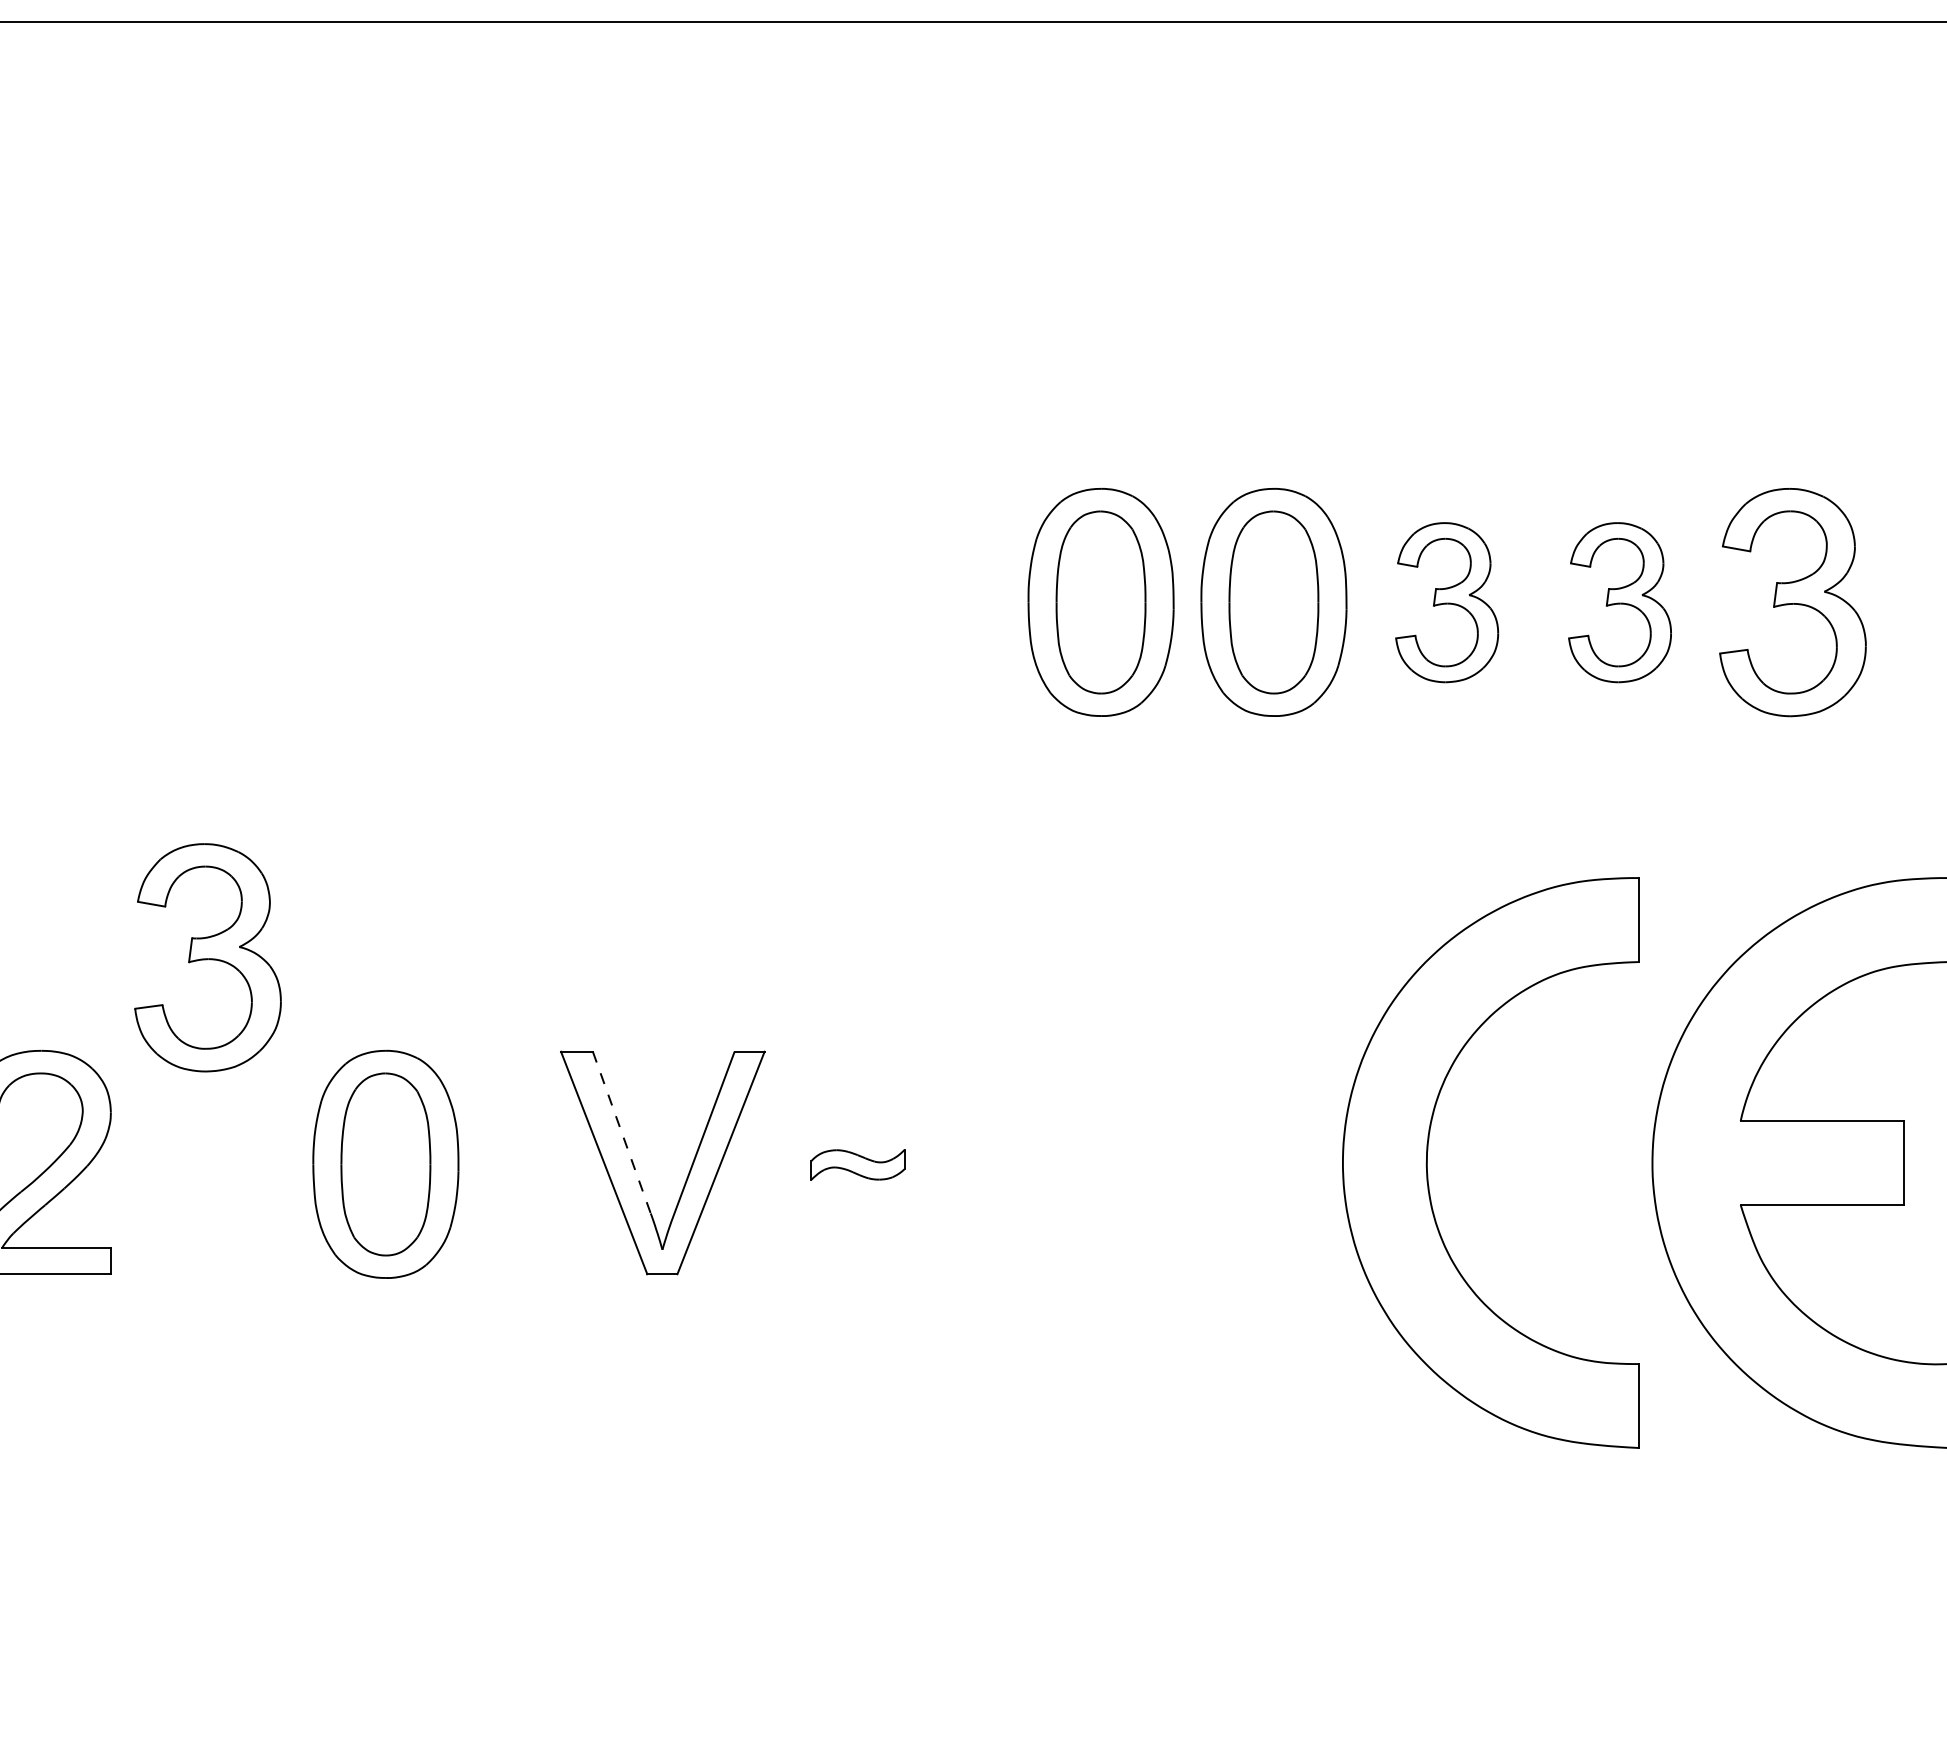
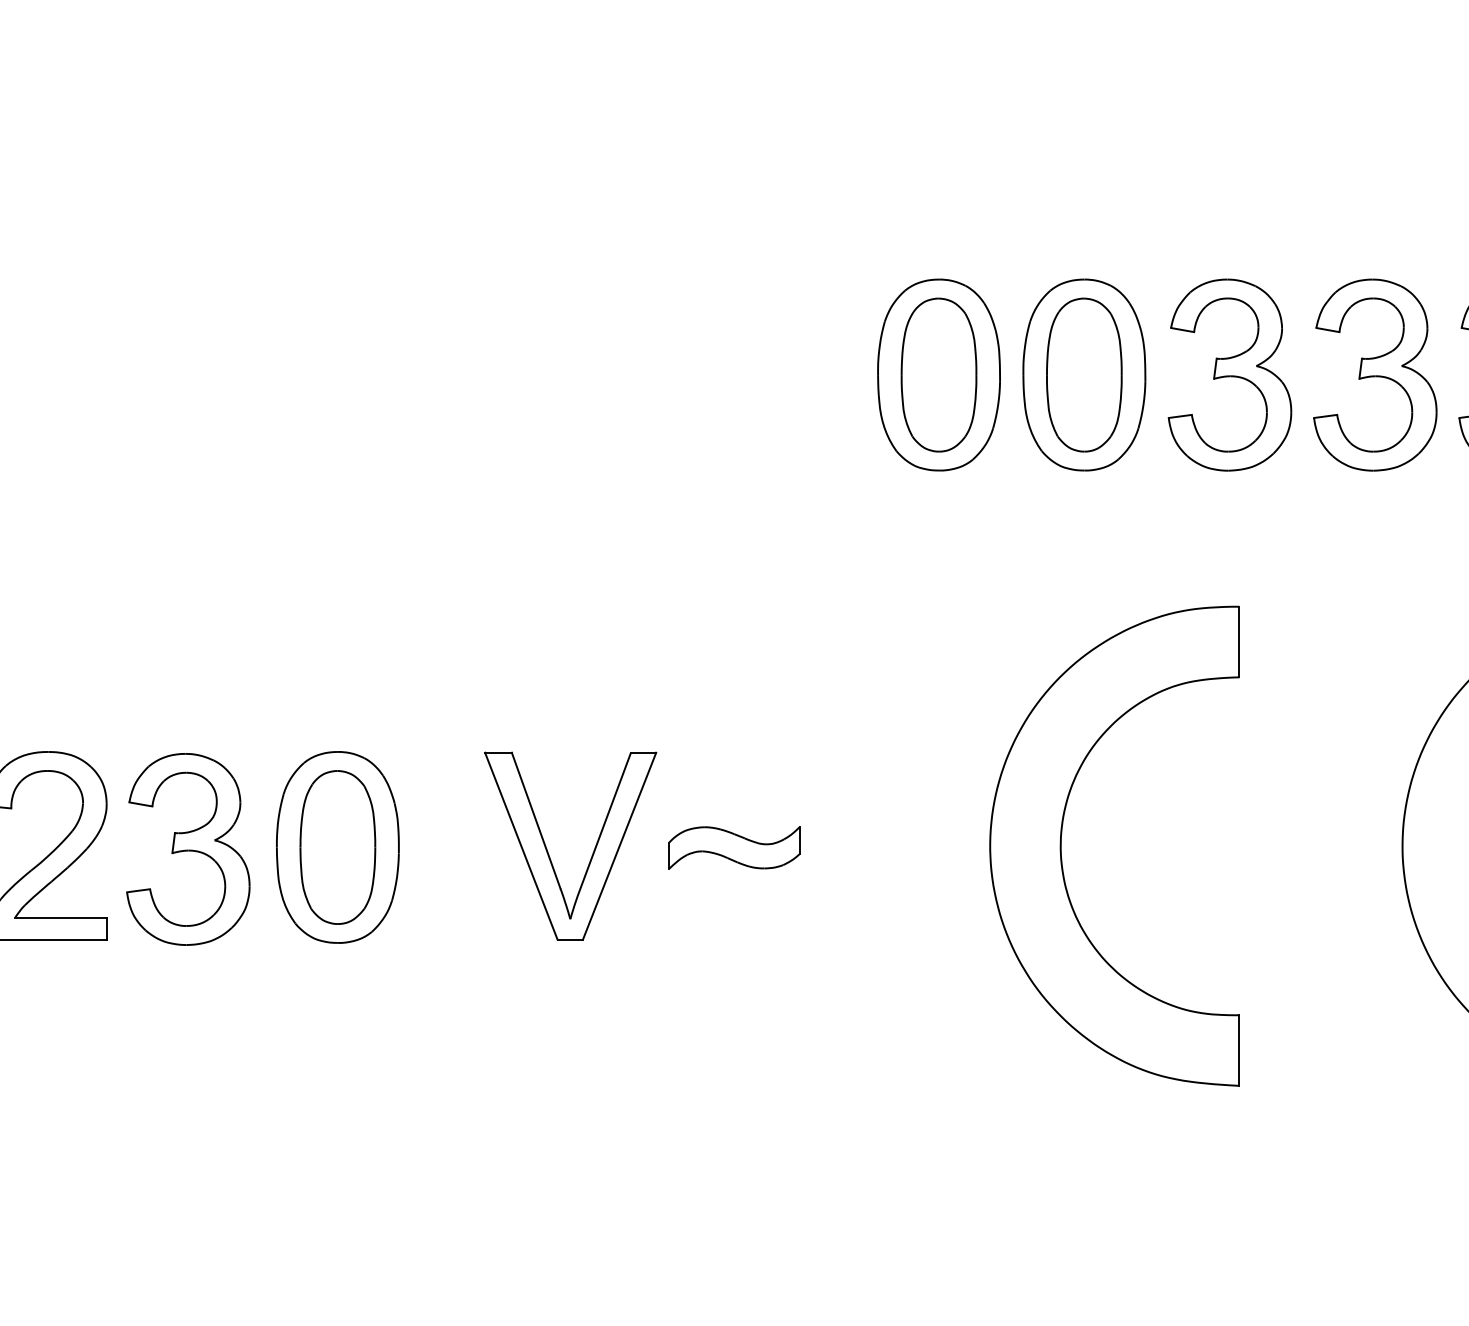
part: (1446, 602) -> (1229, 375), size x1.43
part: (1619, 602) -> (1374, 375), size x1.43
part: (207, 957) -> (187, 849), moved
line: (621, 1132) -> (535, 820), dashed -> solid
part: (1427, 1162) -> (1061, 845), moved
part: (857, 1164) -> (734, 847), size x1.67

